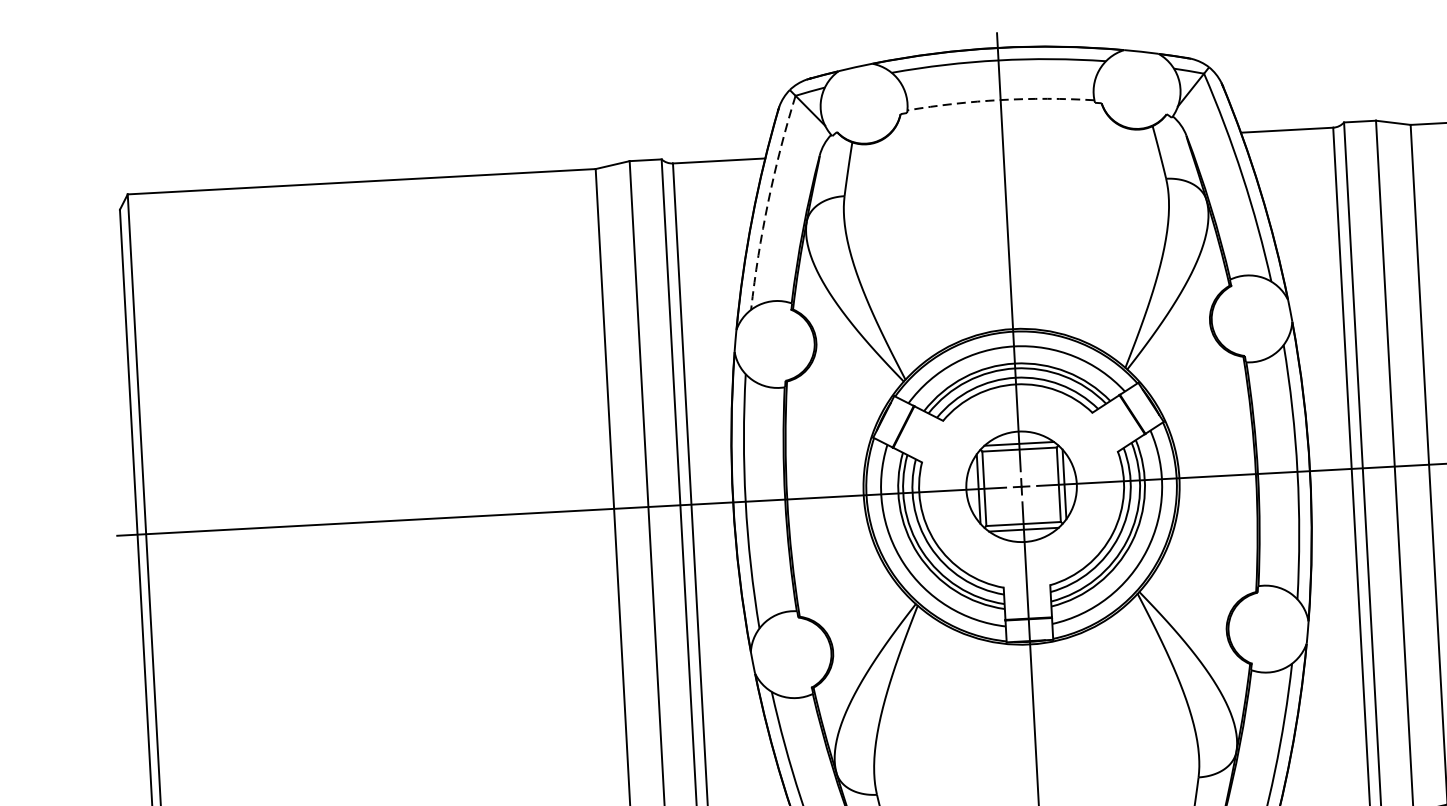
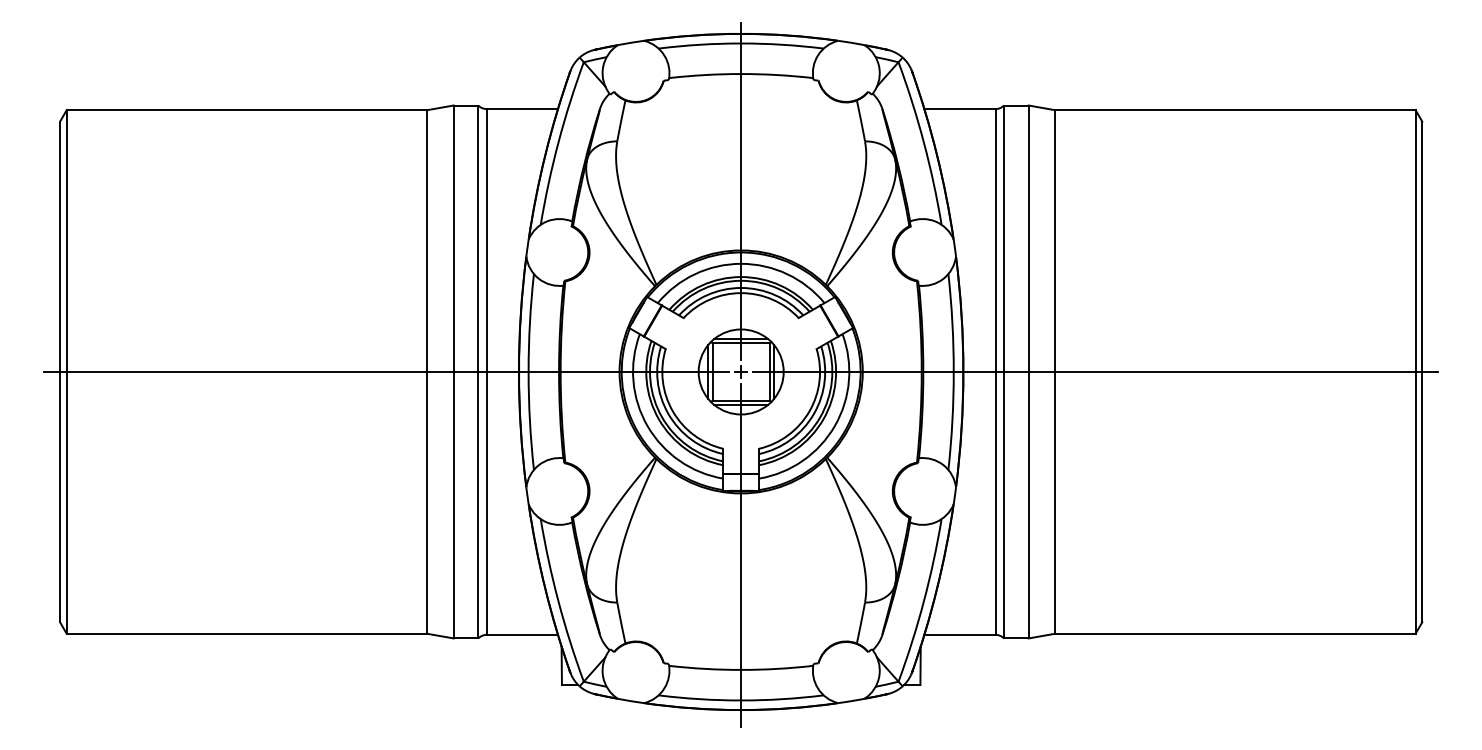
arc: (1001, 100) -> (741, 74), dashed -> solid
arc: (768, 201) -> (558, 142), dashed -> solid

